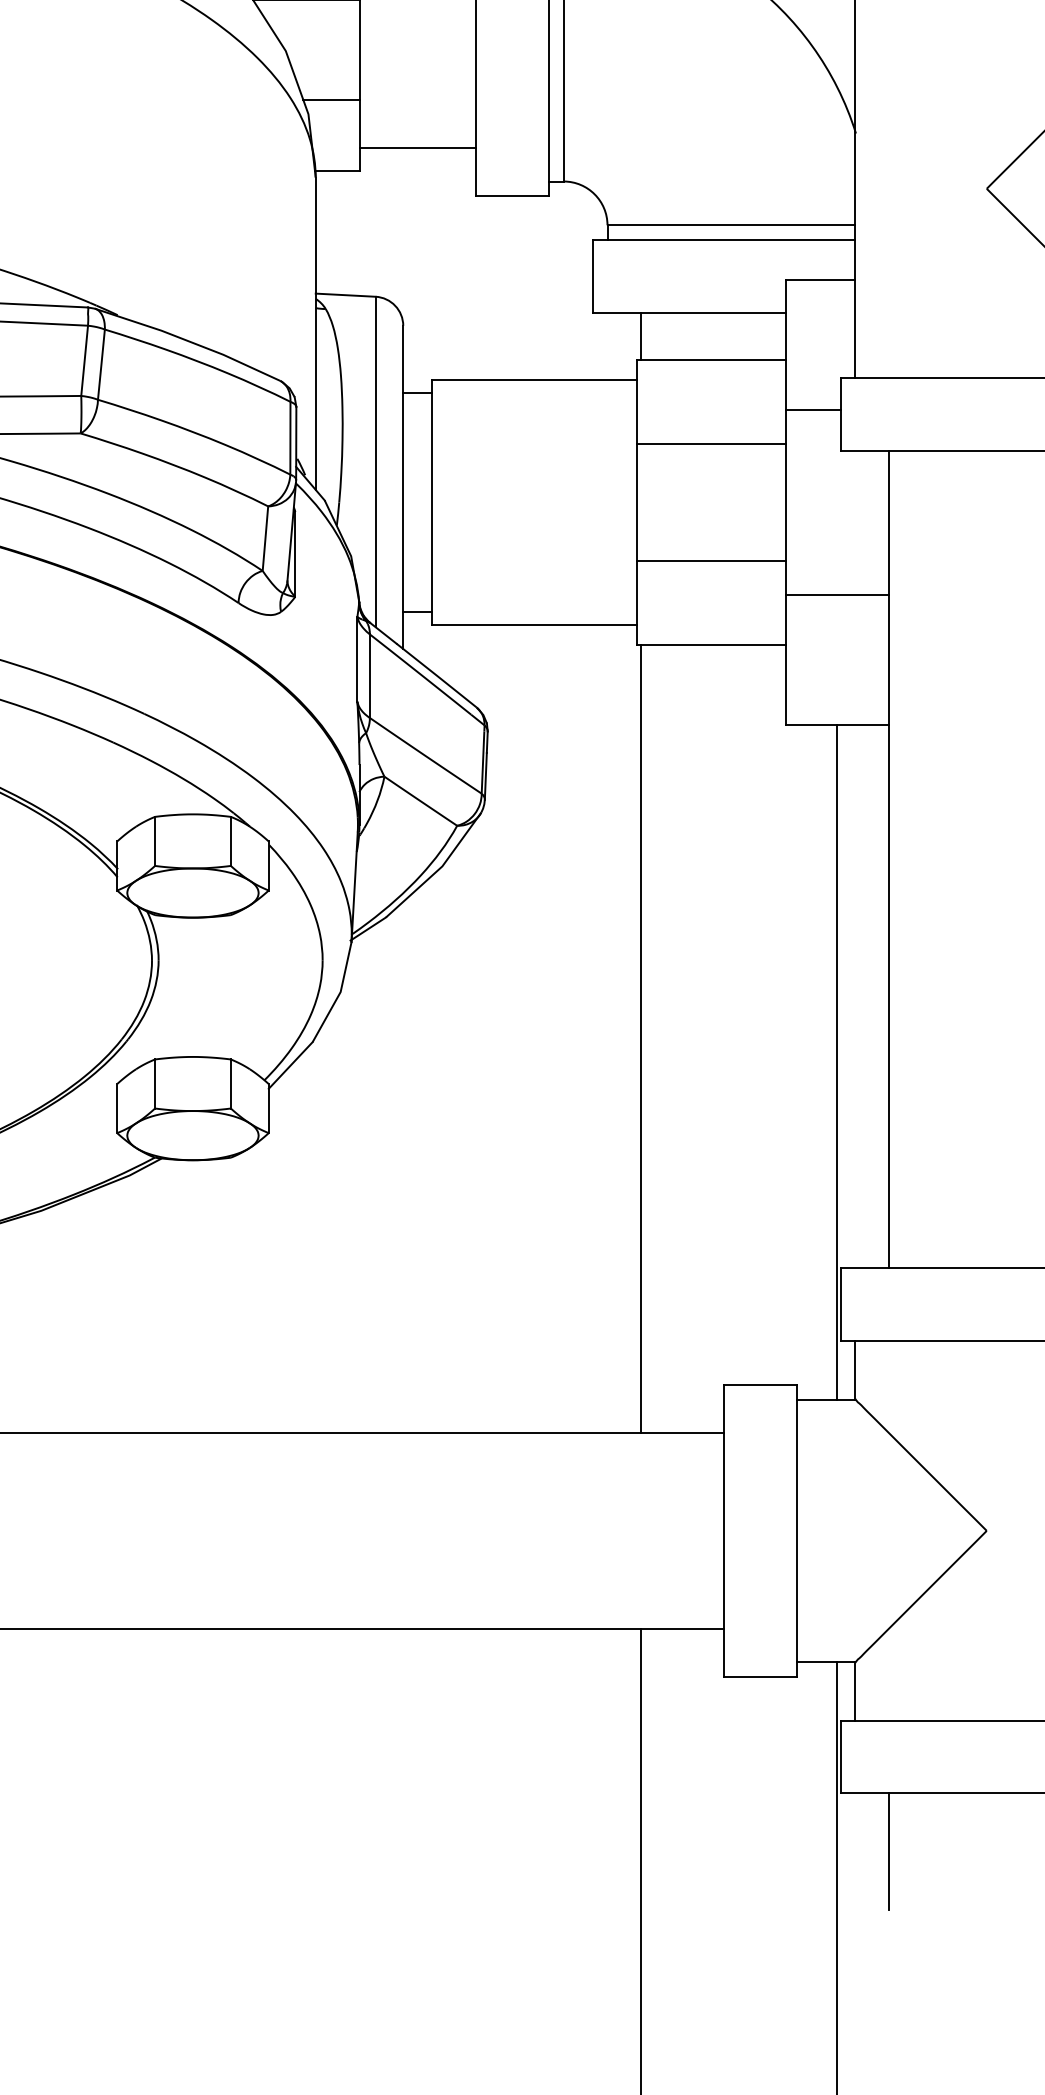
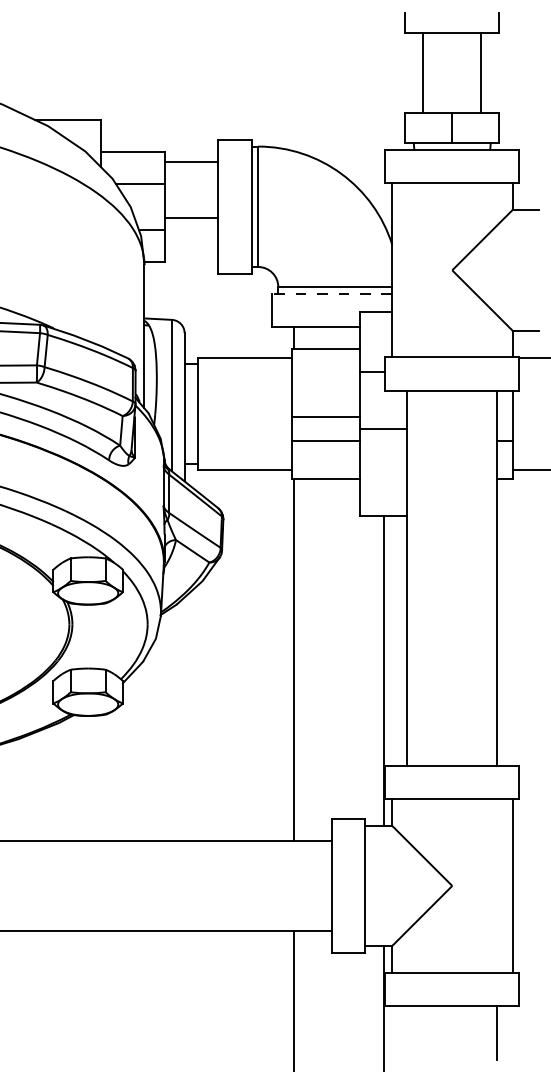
line: (418, 147) -> (191, 217), moved
line: (723, 239) -> (331, 293), solid -> dashed
line: (710, 444) -> (325, 417), moved
line: (836, 594) -> (383, 429), moved
line: (889, 1850) -> (407, 1032), removed

